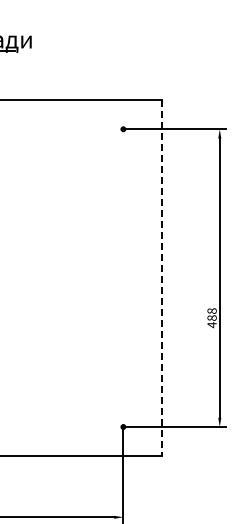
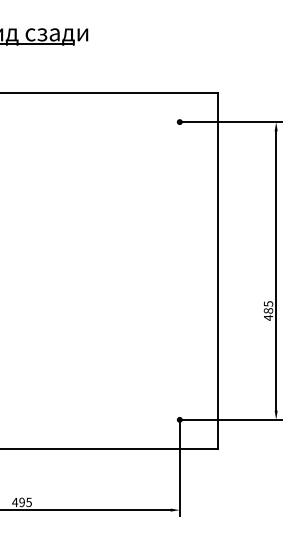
line: (162, 277) -> (218, 270), dashed -> solid
text: (211, 310) -> (267, 303), 488 -> 485

